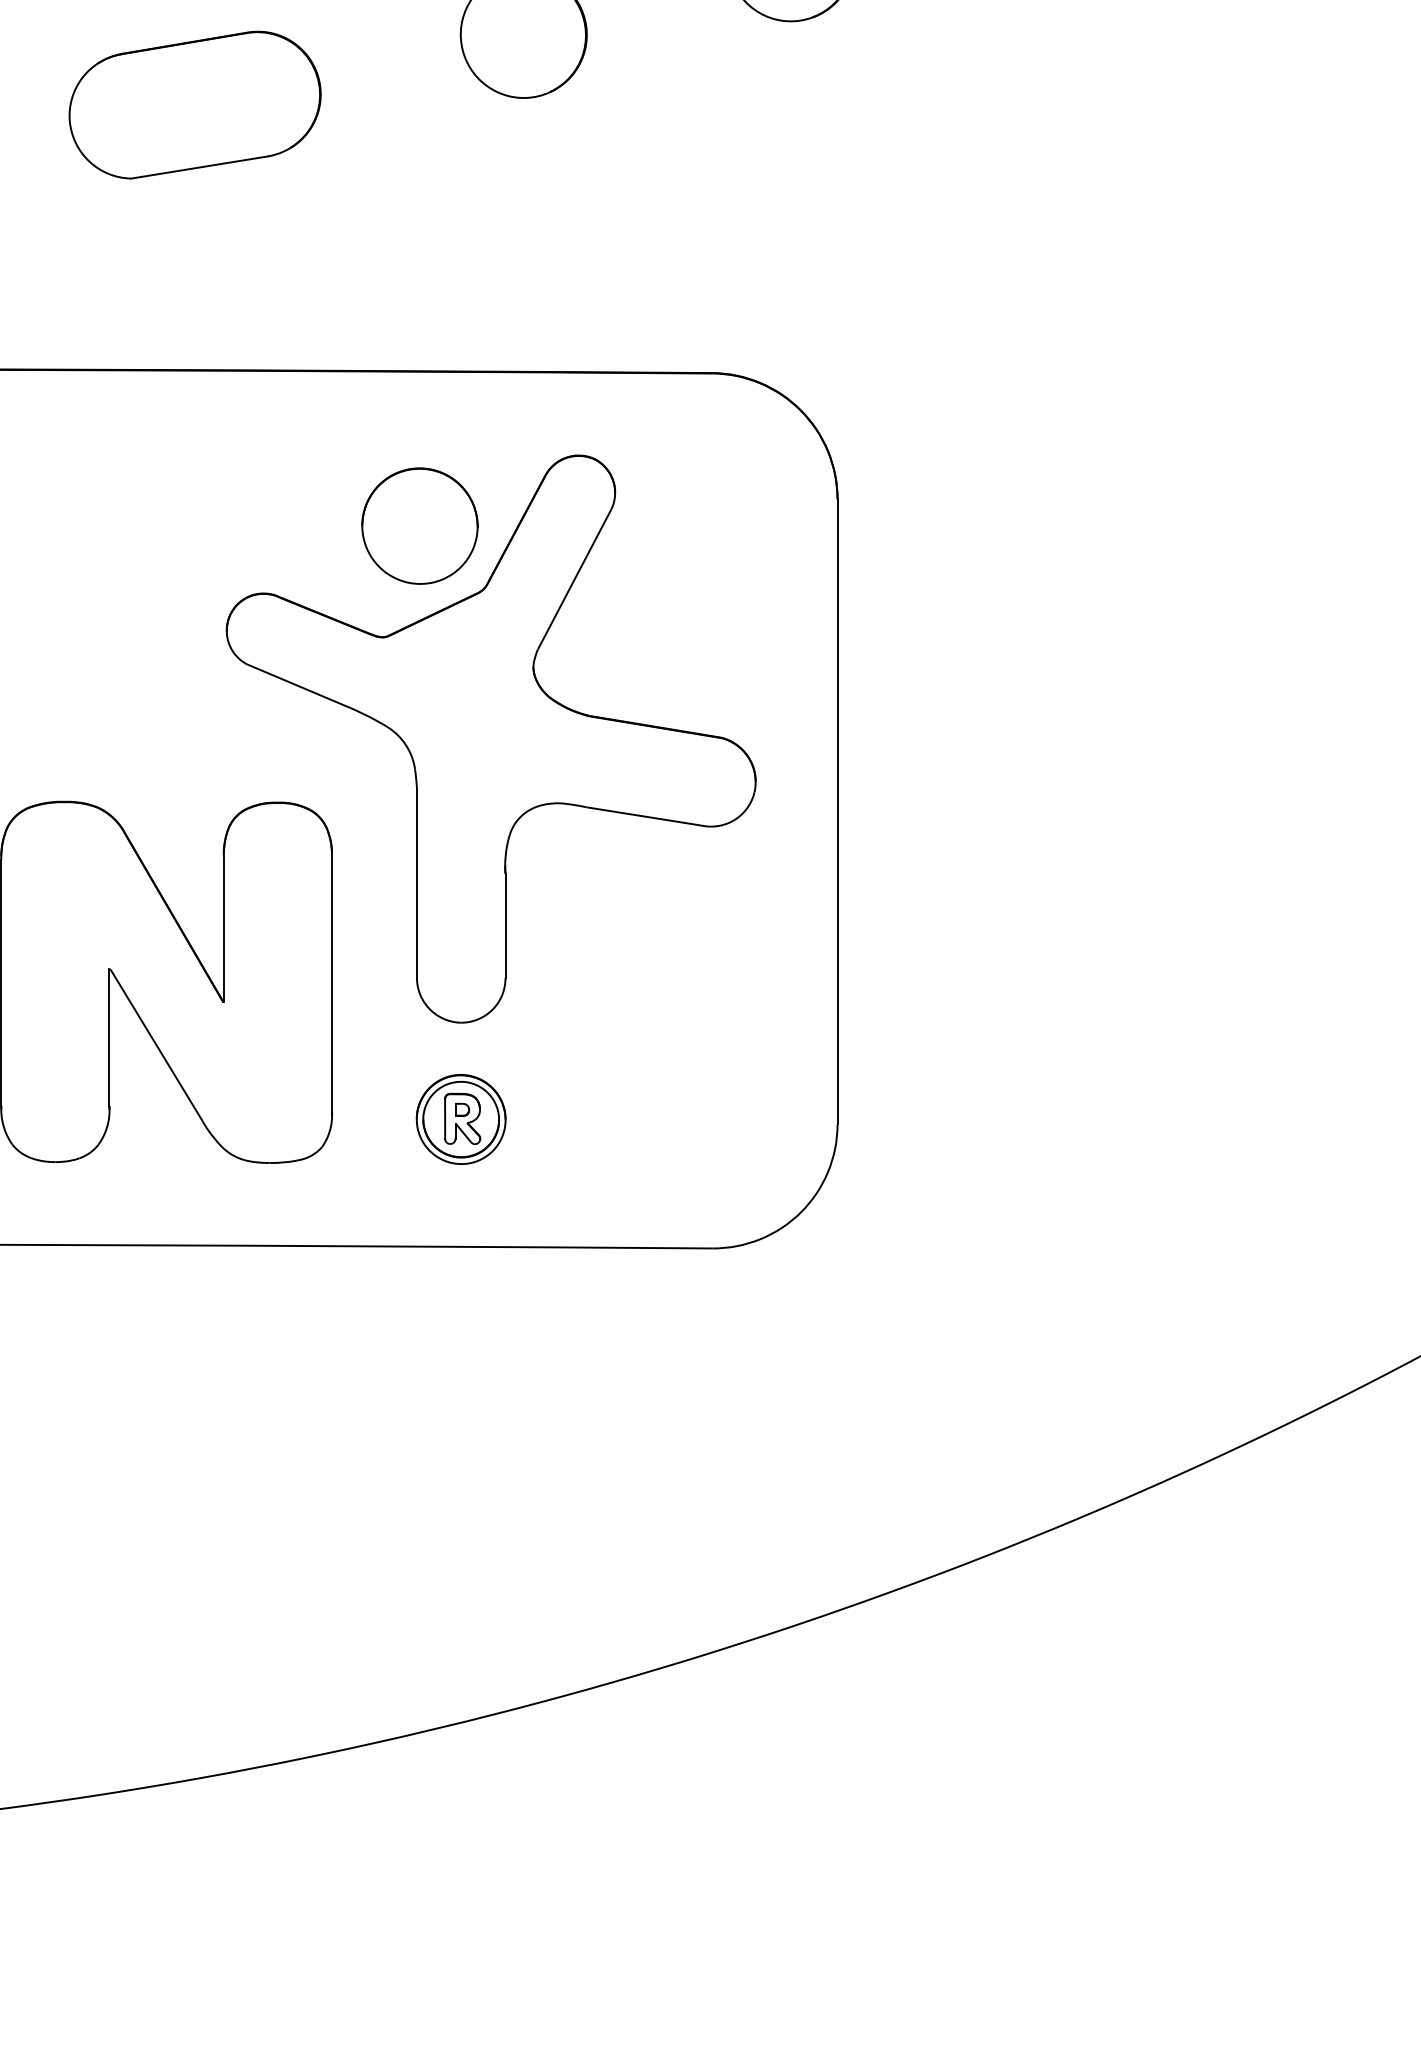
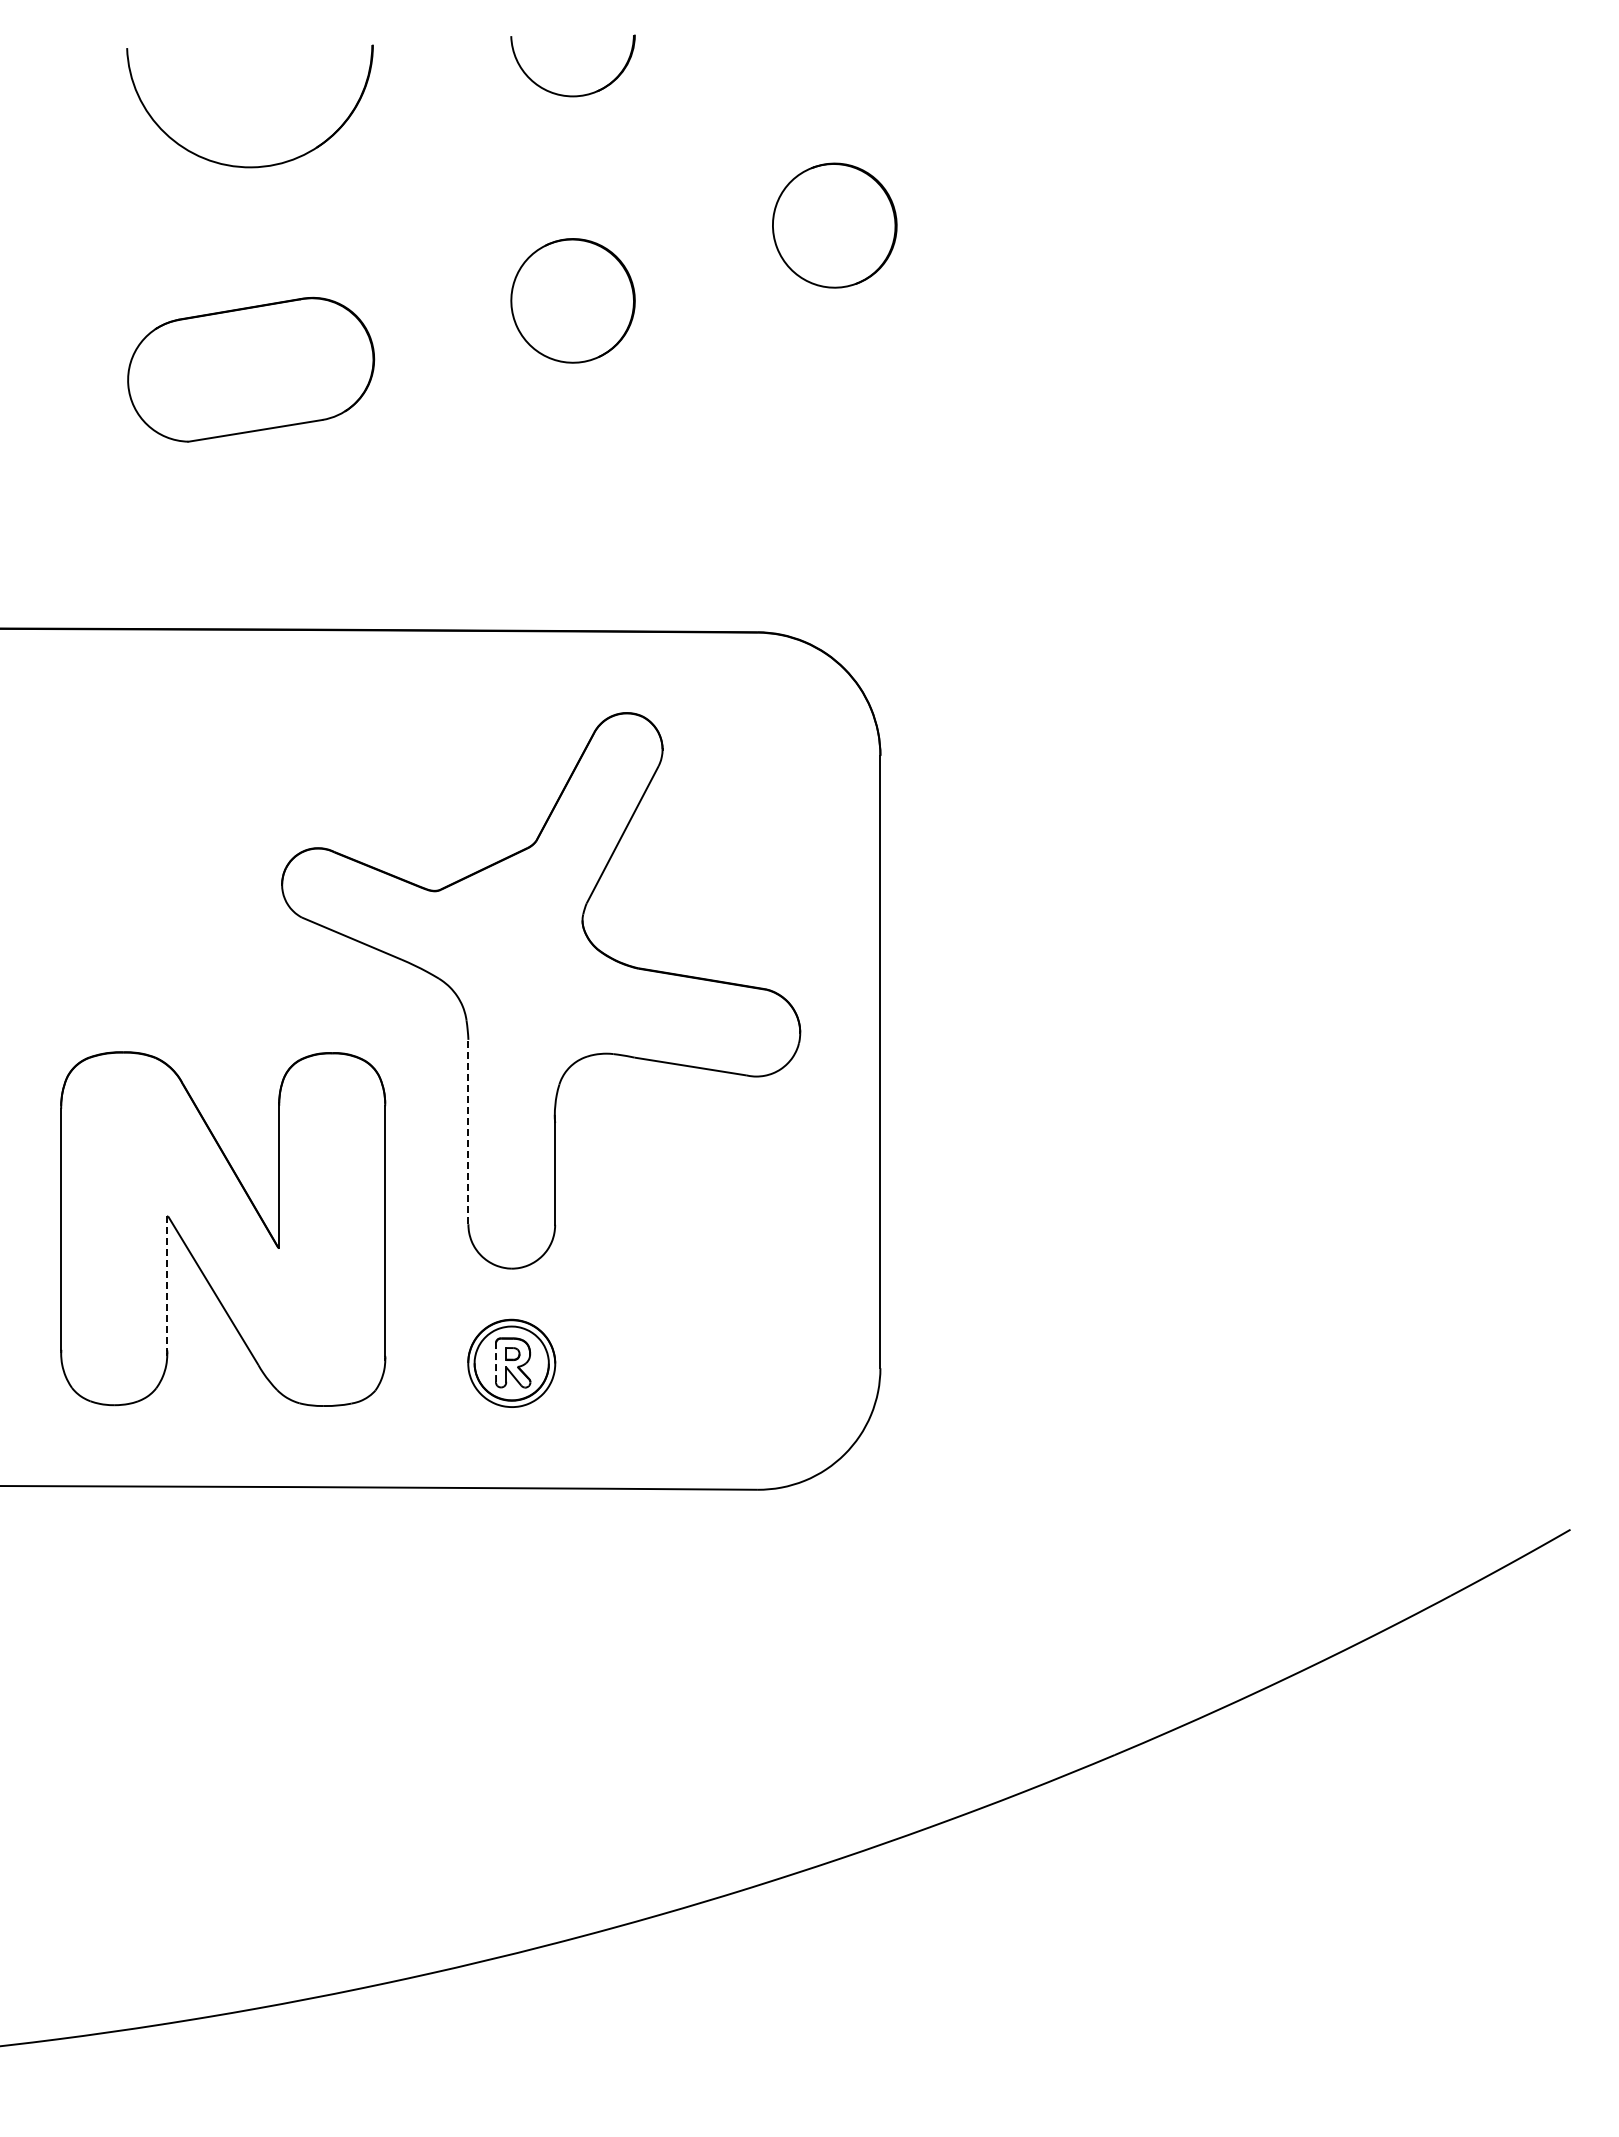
part: (420, 525) -> (471, 781), removed
line: (417, 882) -> (468, 1131), solid -> dashed
line: (109, 1037) -> (167, 1283), solid -> dashed
line: (445, 1118) -> (496, 1362), solid -> dashed

